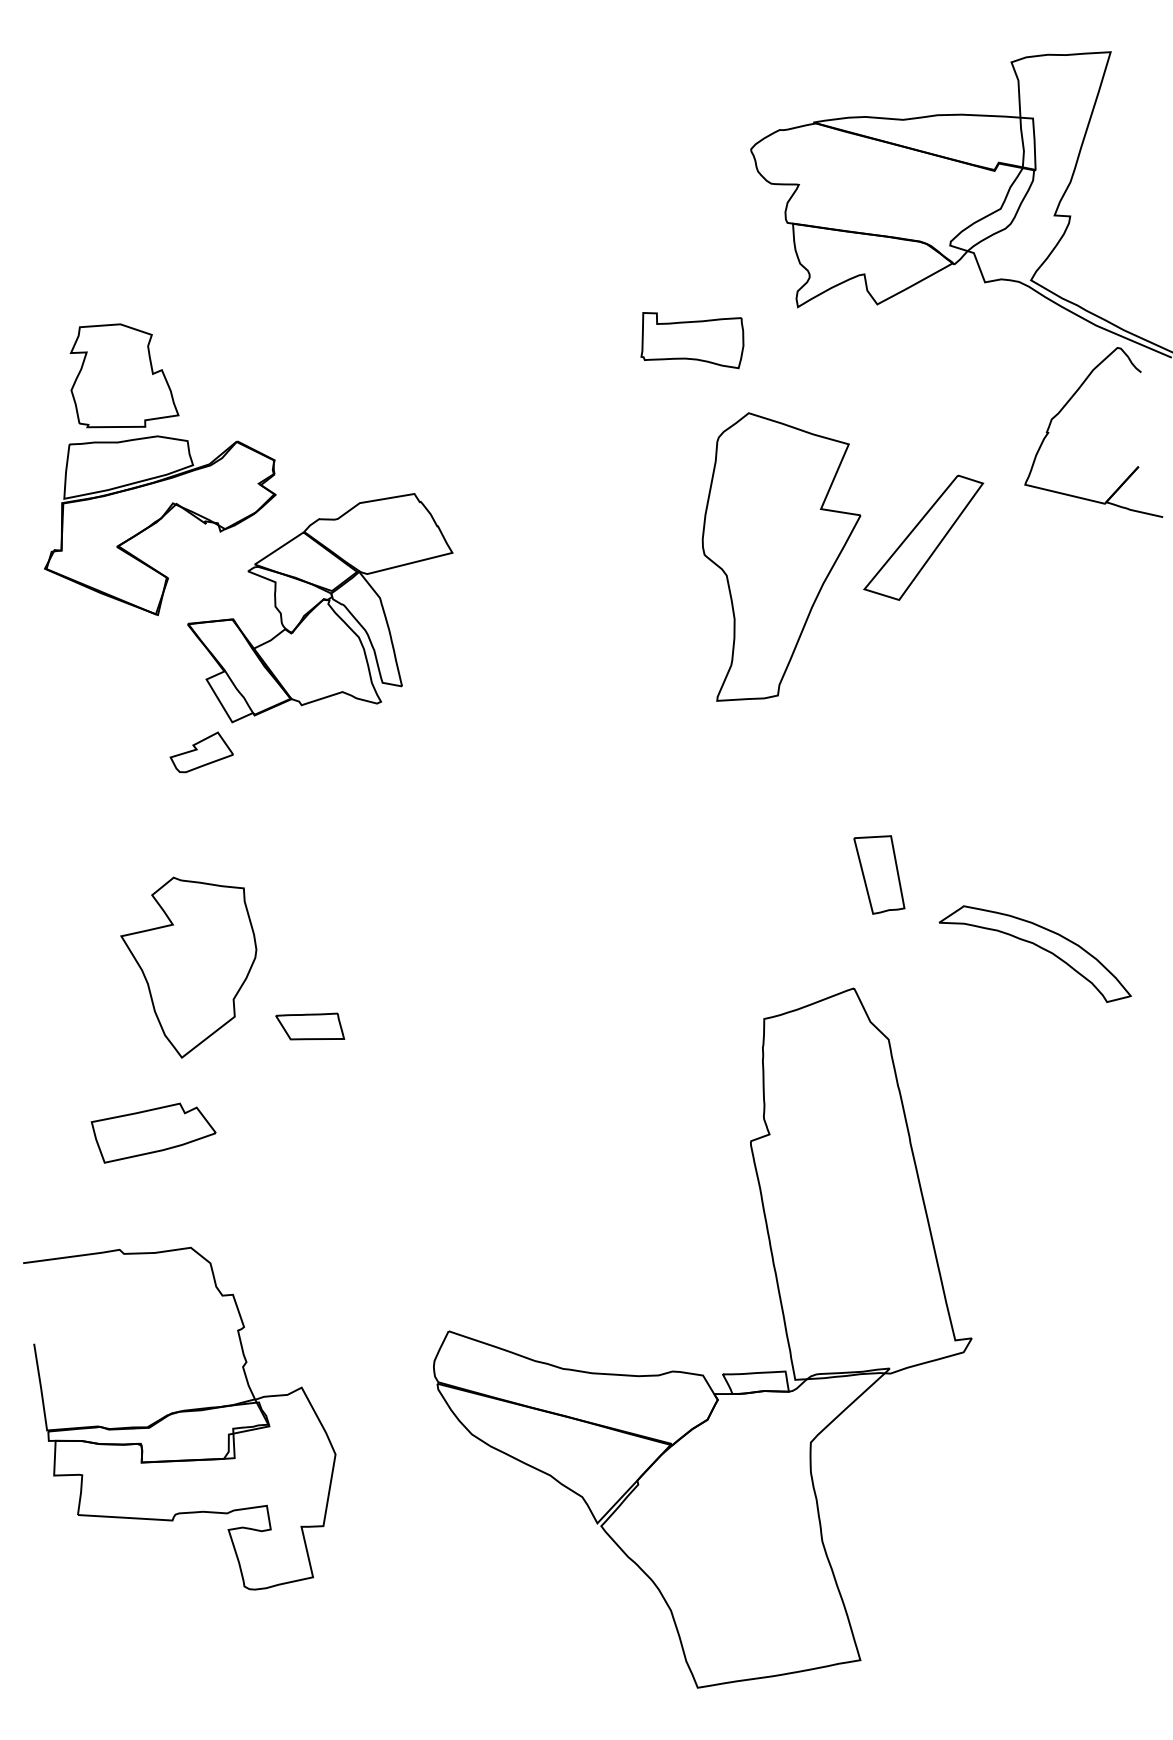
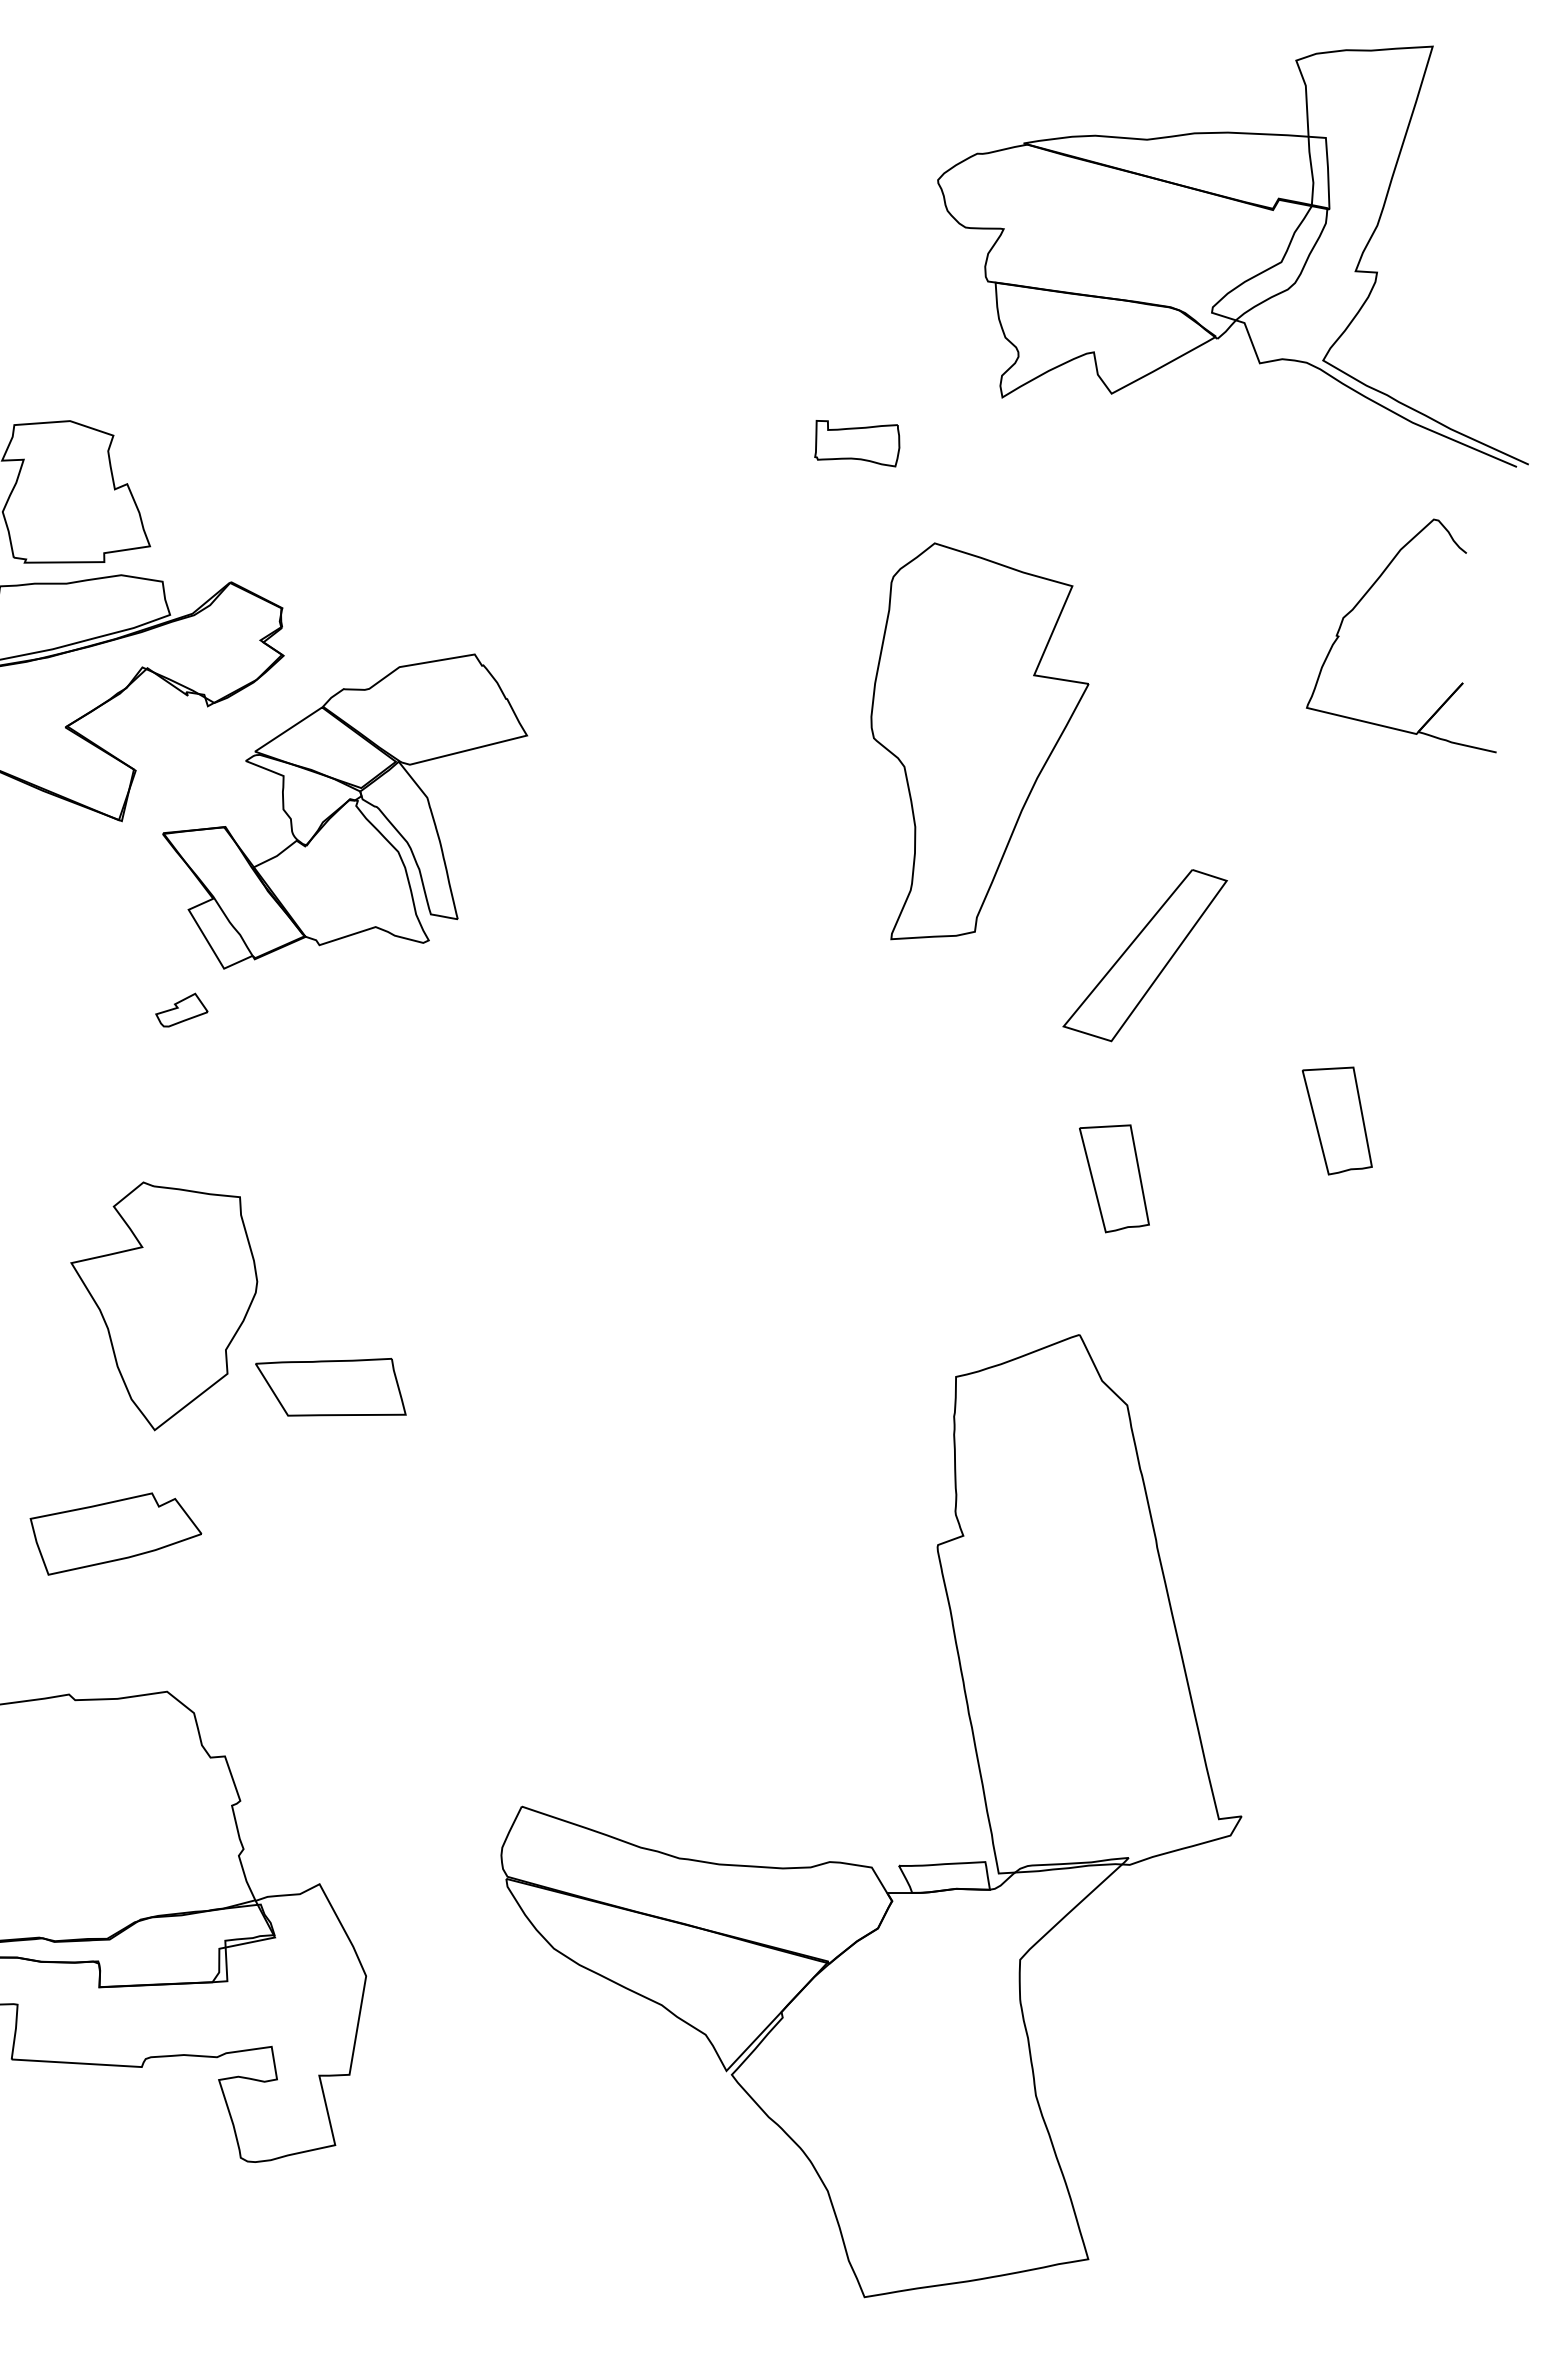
part: (692, 340) -> (857, 443), size x0.6
part: (1062, 410) -> (1358, 605), moved
part: (923, 537) -> (1144, 955), moved
part: (201, 752) -> (181, 1010), size x0.6
part: (1041, 832) -> (1337, 1120), added
part: (1038, 947) -> (1333, 1278), removed
part: (310, 1026) -> (331, 1387), size x1.6

